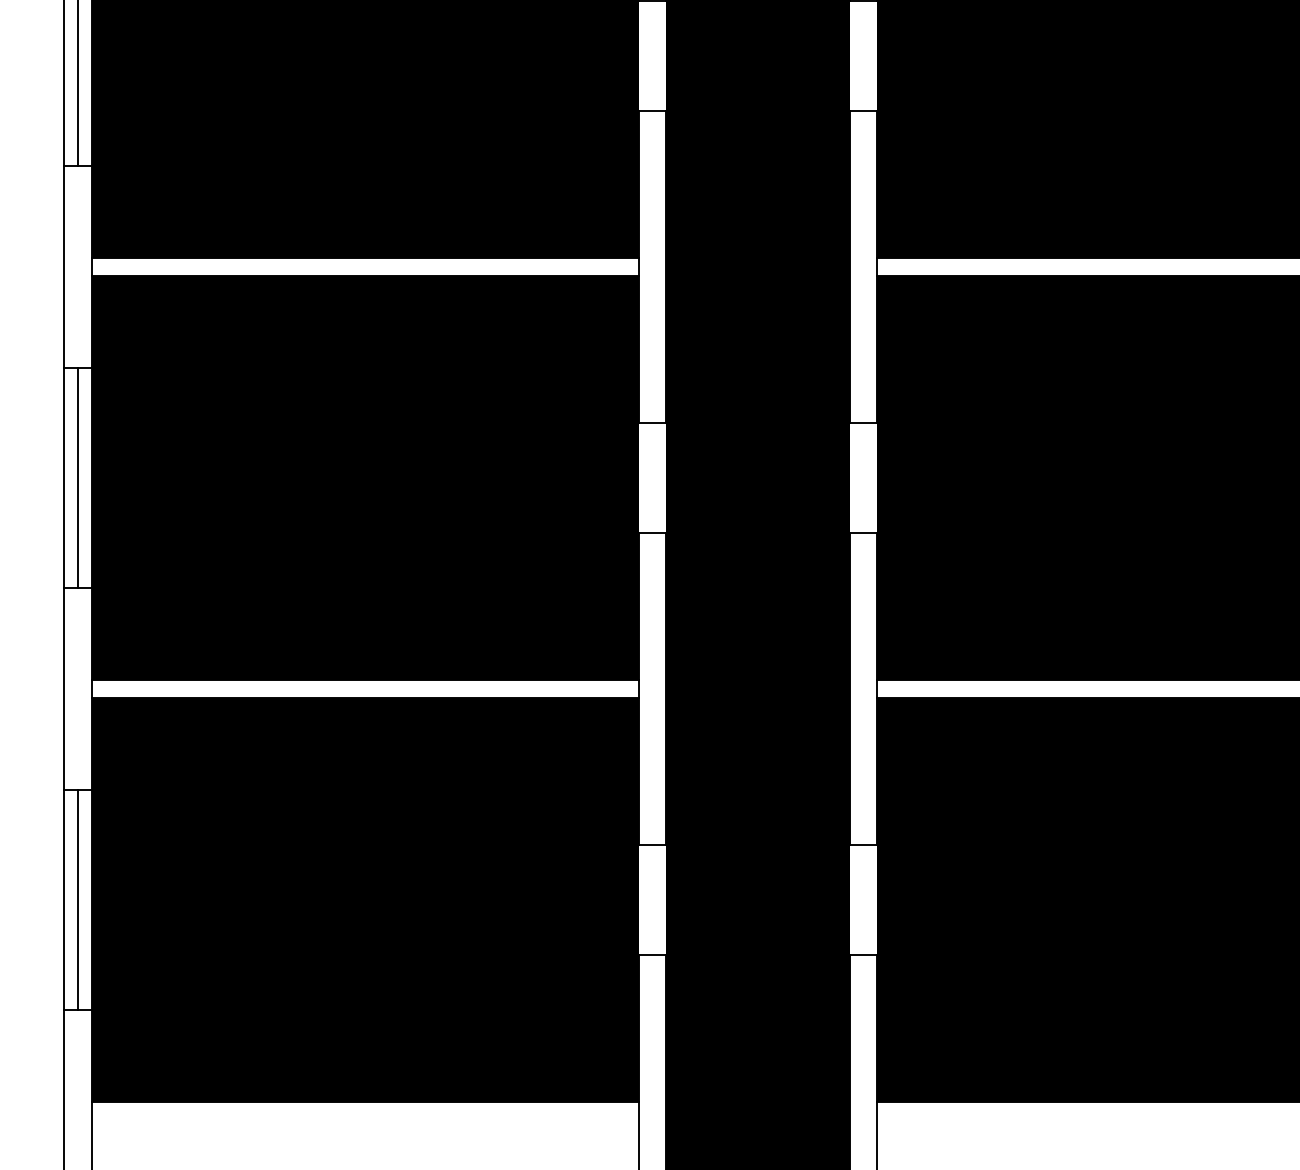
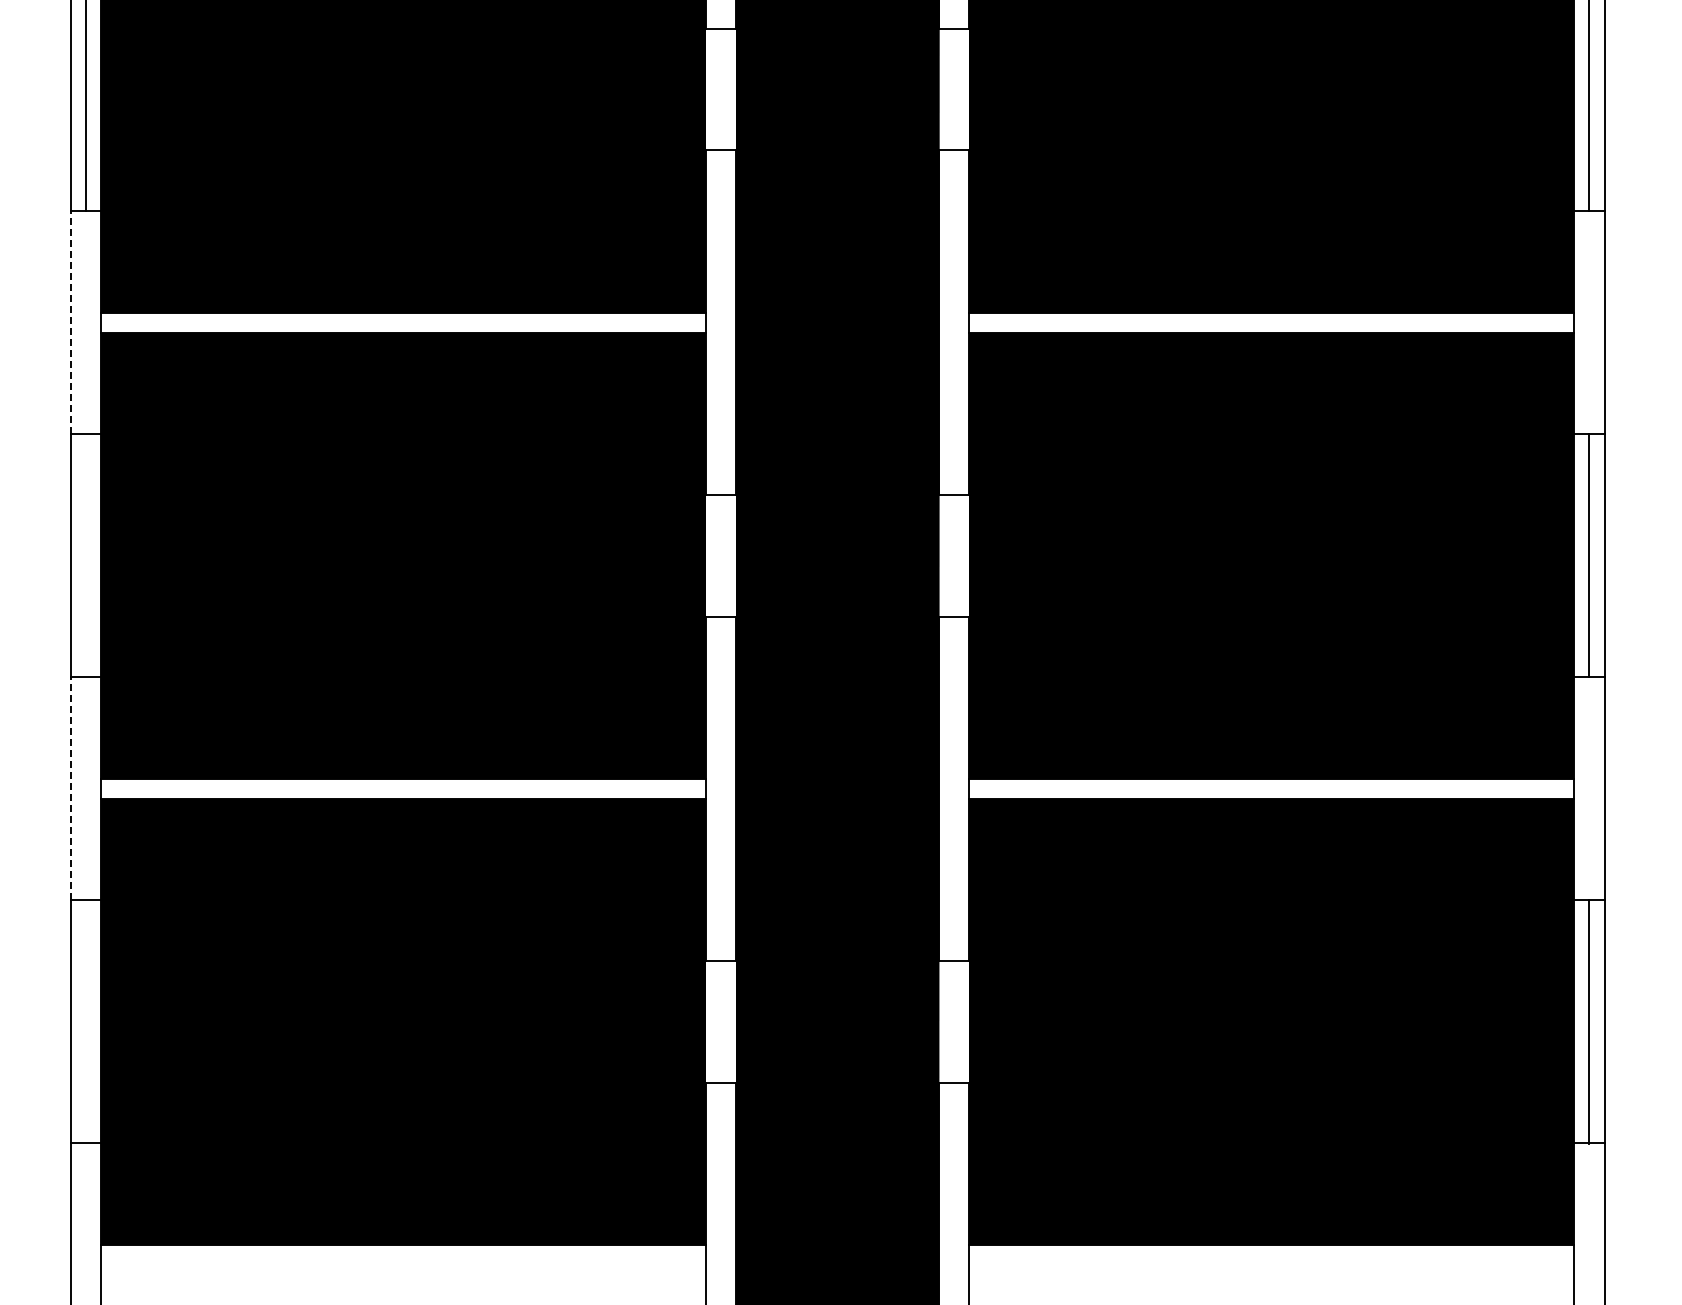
line: (63, 267) -> (70, 322), solid -> dashed
line: (78, 478) -> (86, 555), removed
line: (63, 688) -> (70, 788), solid -> dashed
line: (78, 899) -> (86, 1021), removed

